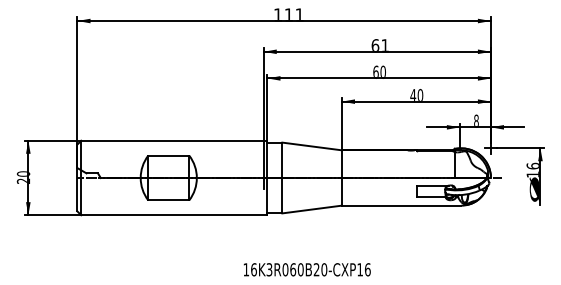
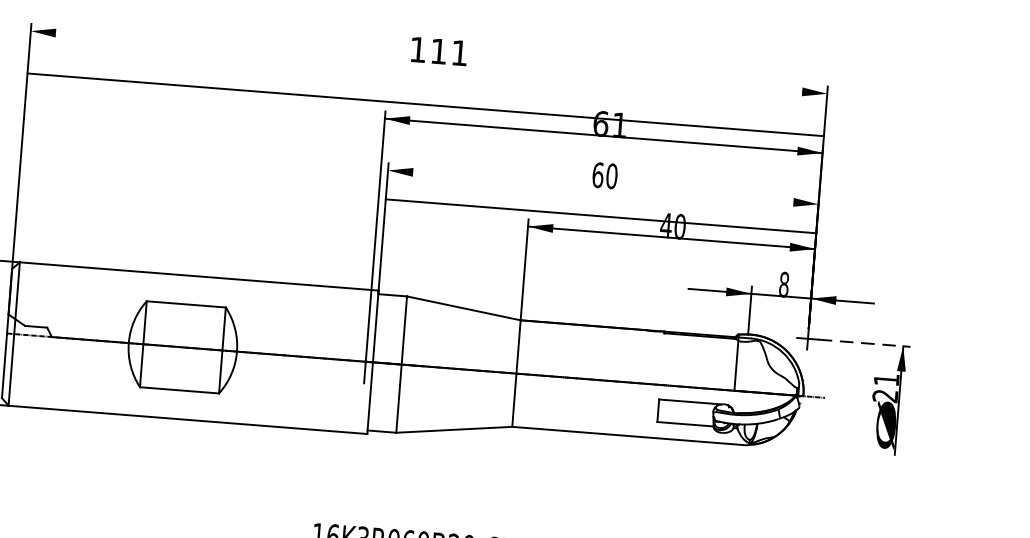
line: (283, 21) -> (424, 105), moved
line: (378, 78) -> (599, 216), moved
line: (520, 148) -> (864, 343), solid -> dashed
text: (532, 169) -> (884, 386), 16 -> 21

